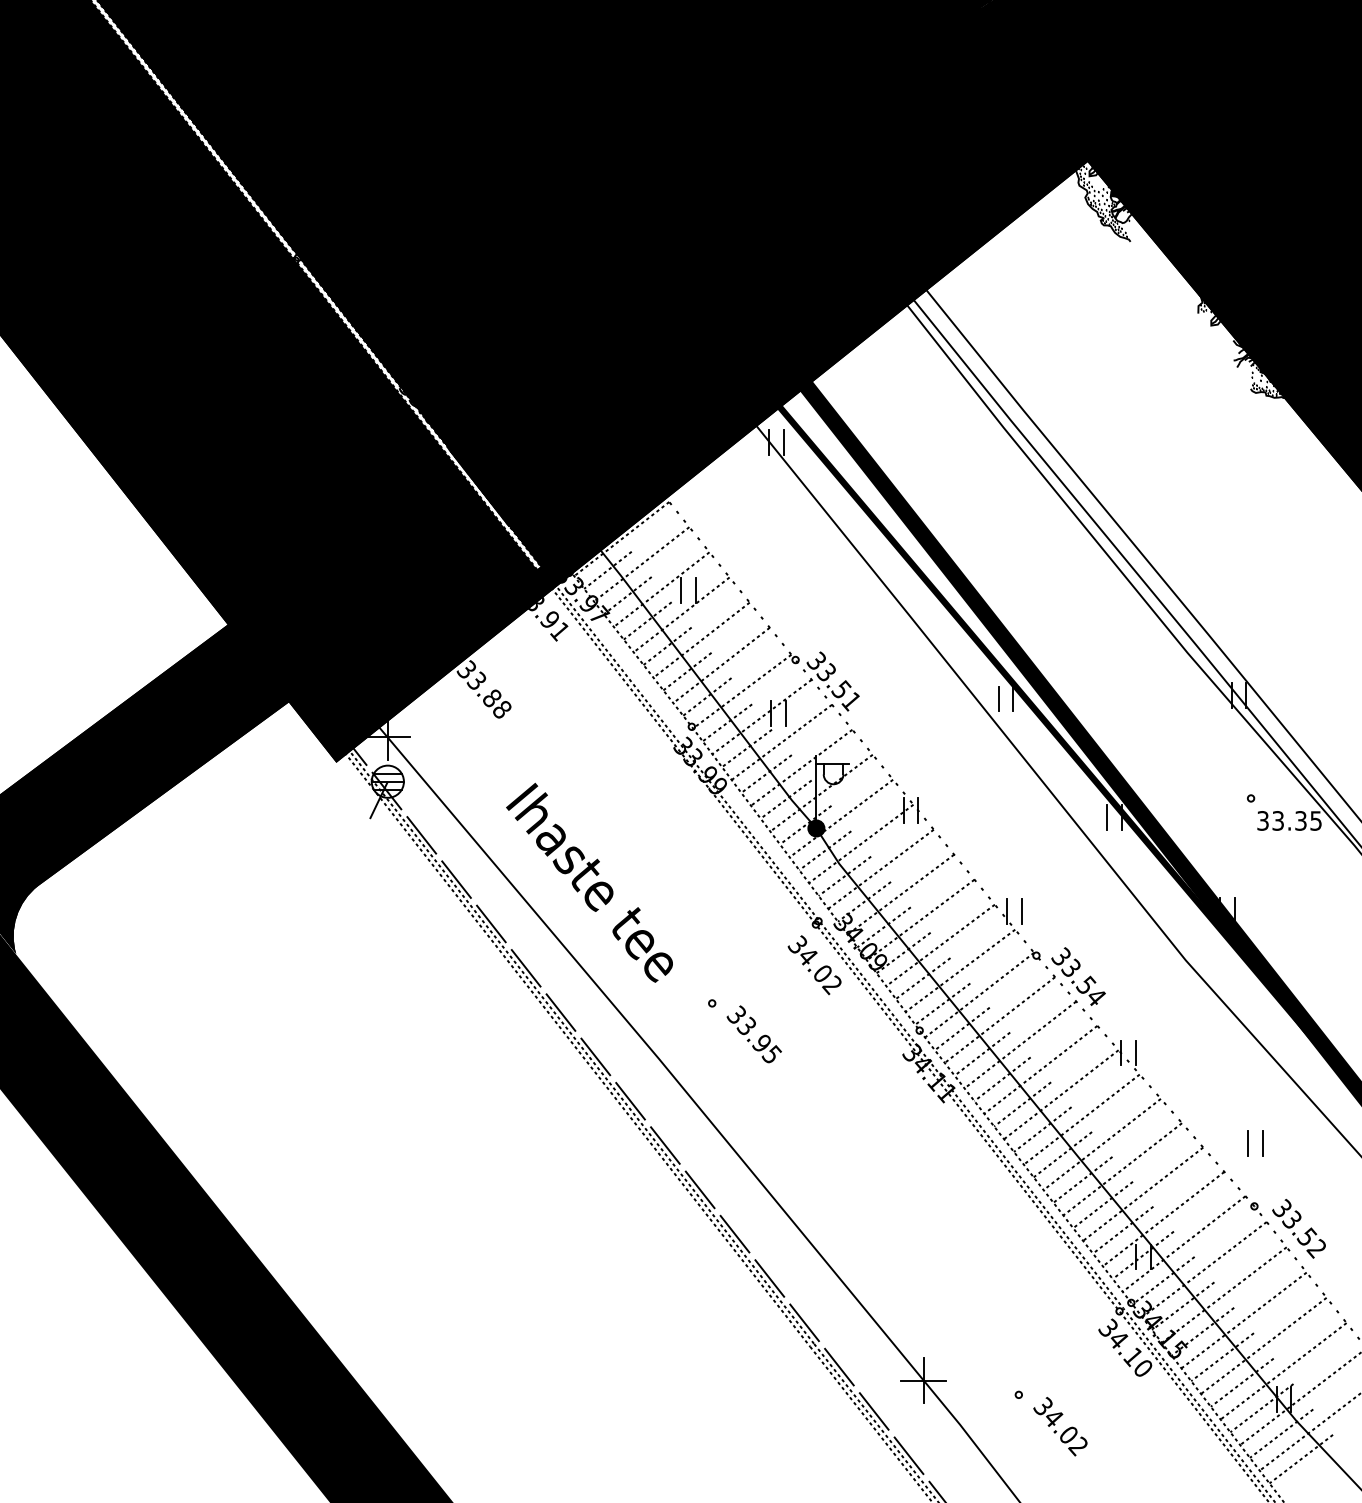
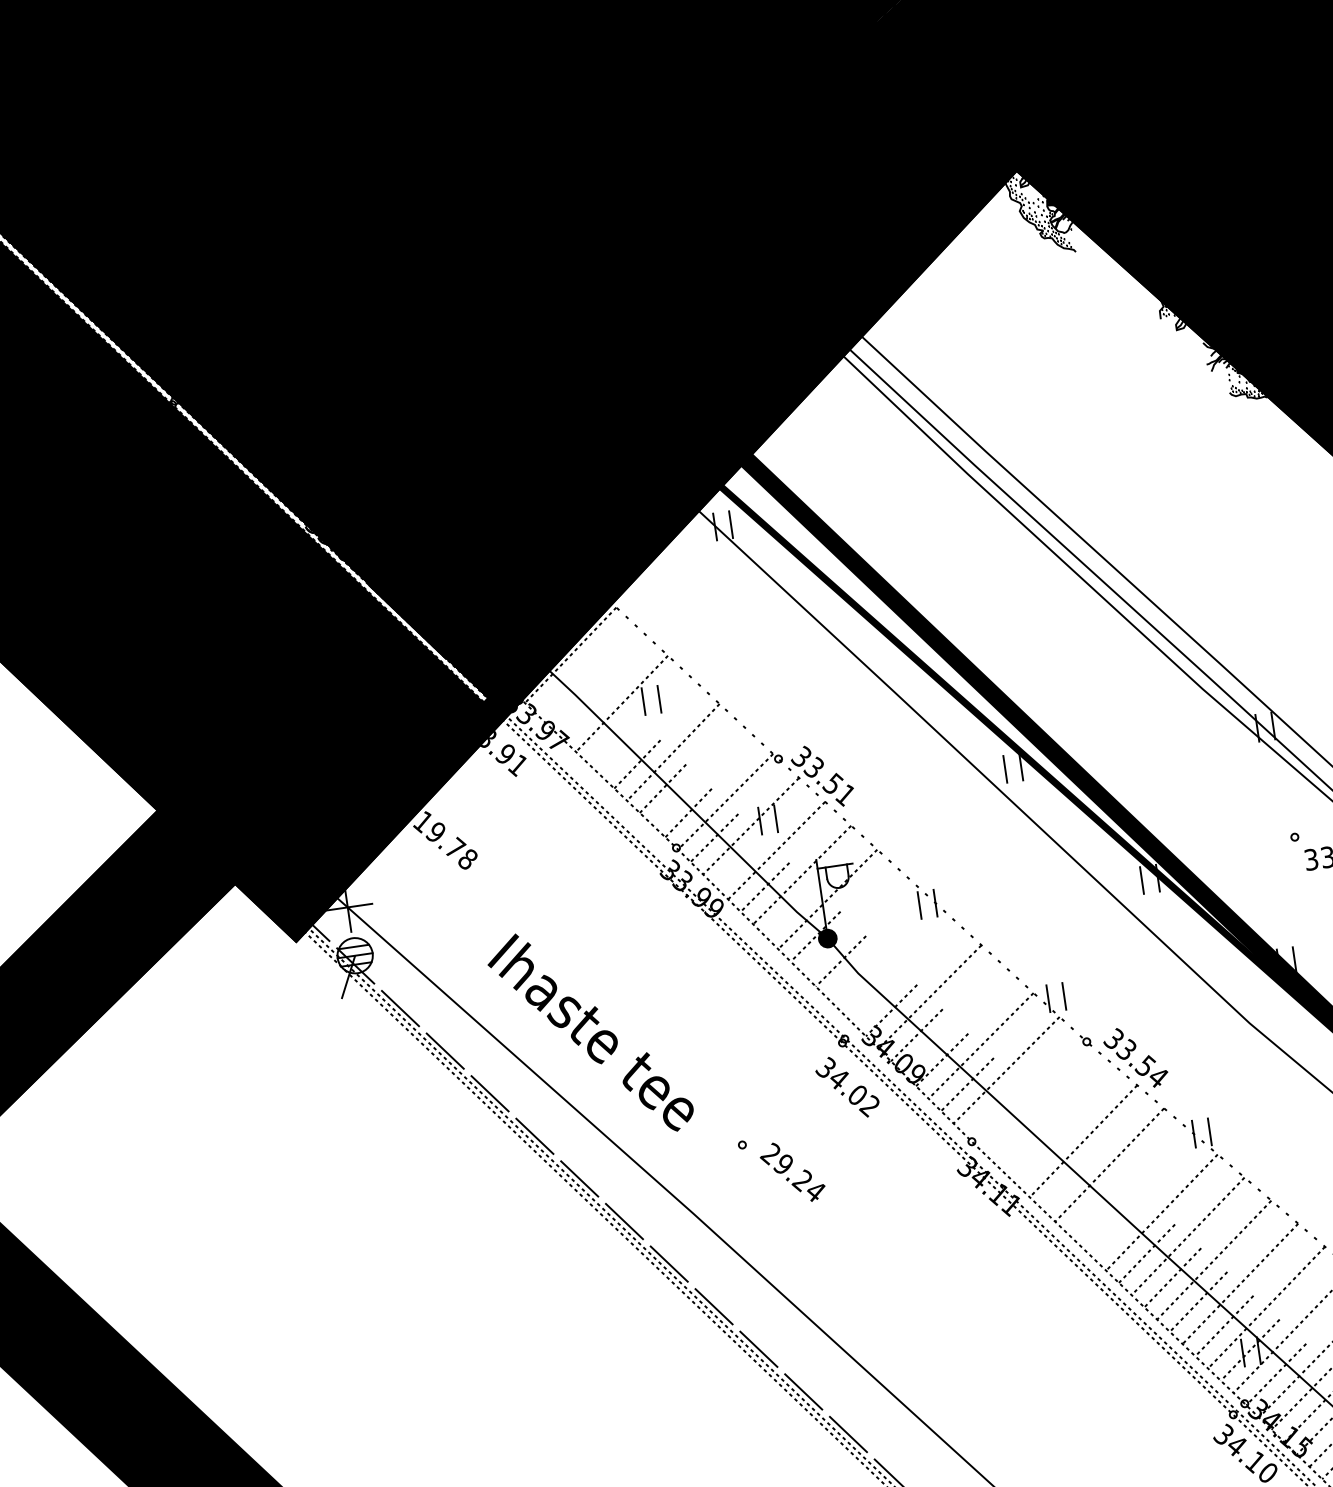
line: (641, 564) -> (596, 679), removed
line: (607, 569) -> (560, 690), removed
line: (627, 595) -> (585, 715), removed
line: (681, 614) -> (647, 727), removed
line: (647, 620) -> (611, 739), removed
line: (721, 665) -> (698, 776), removed
text: (479, 683) -> (439, 834), 33.88 -> 19.78
line: (746, 748) -> (739, 862), removed
line: (785, 799) -> (789, 912), removed
line: (841, 818) -> (853, 923), removed
line: (861, 843) -> (879, 947), removed
line: (880, 868) -> (903, 971), removed
line: (844, 875) -> (865, 985), removed
line: (920, 919) -> (955, 1020), removed
line: (979, 994) -> (1031, 1093), removed
line: (942, 1003) -> (992, 1108), removed
line: (999, 1019) -> (1056, 1116), removed
line: (961, 1028) -> (1016, 1132), removed
text: (754, 1034) -> (793, 1172), 33.95 -> 29.24
line: (982, 1053) -> (1043, 1156), removed
line: (1002, 1079) -> (1069, 1181), removed
line: (1061, 1094) -> (1135, 1188), removed
line: (1022, 1104) -> (1095, 1205), removed
line: (1042, 1129) -> (1120, 1229), removed

